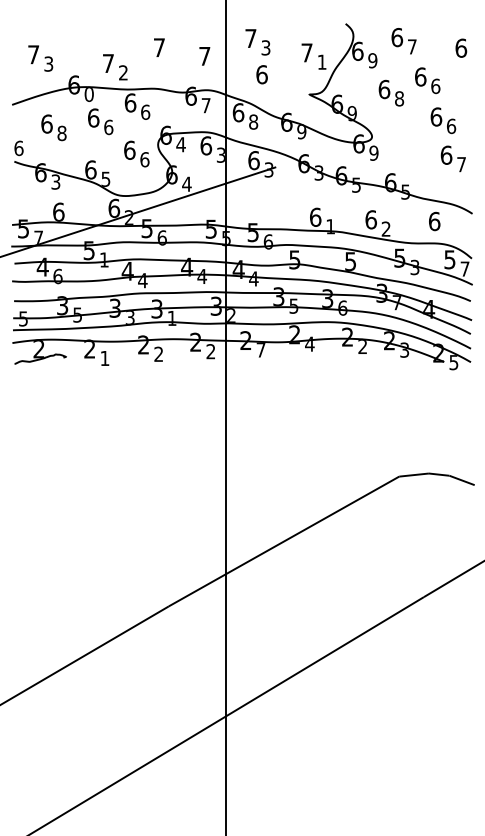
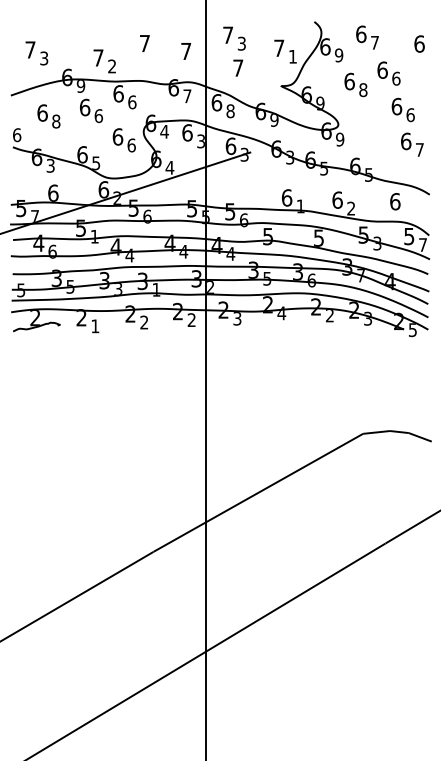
text: (262, 74) -> (238, 67), 6 -> 7
text: (88, 94) -> (80, 86), 0 -> 9
text: (261, 349) -> (237, 318), 7 -> 3

